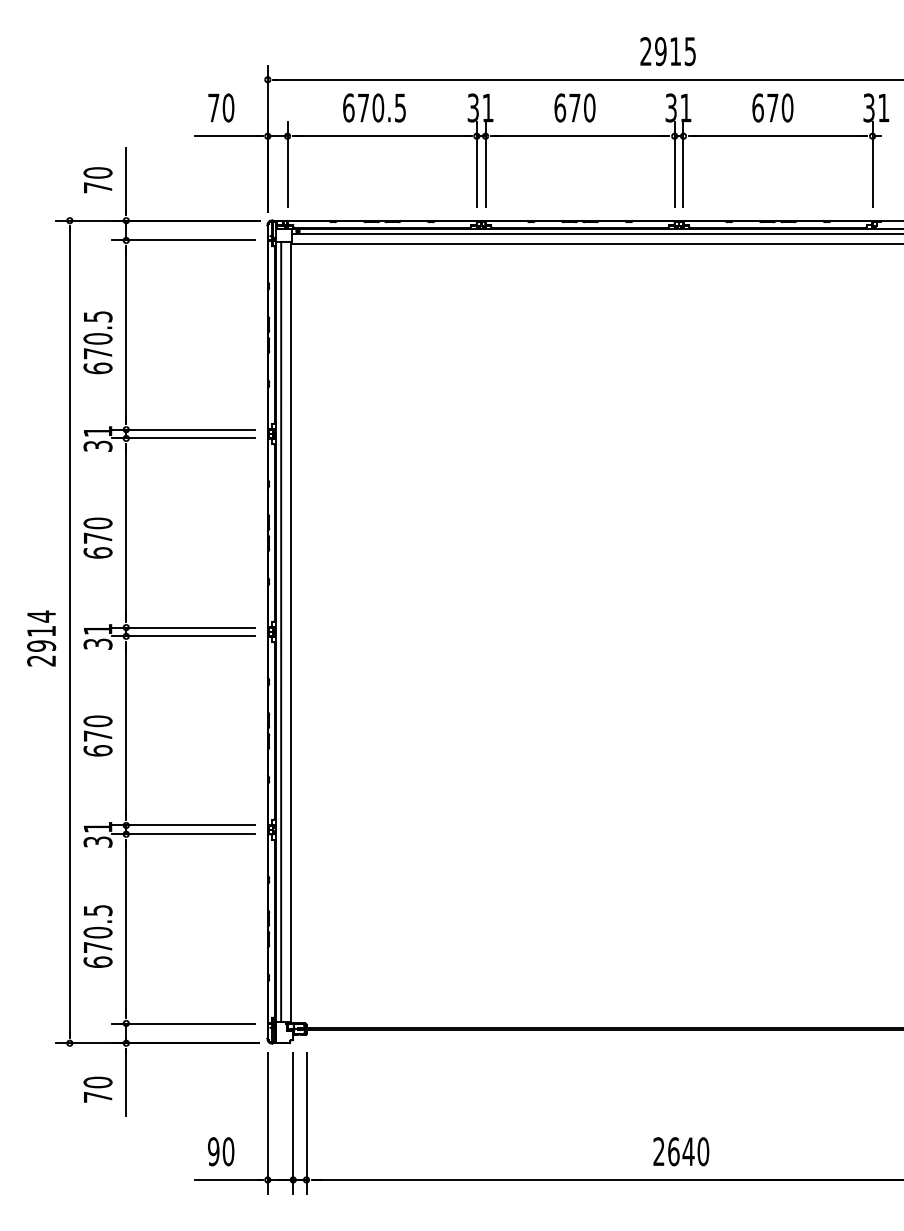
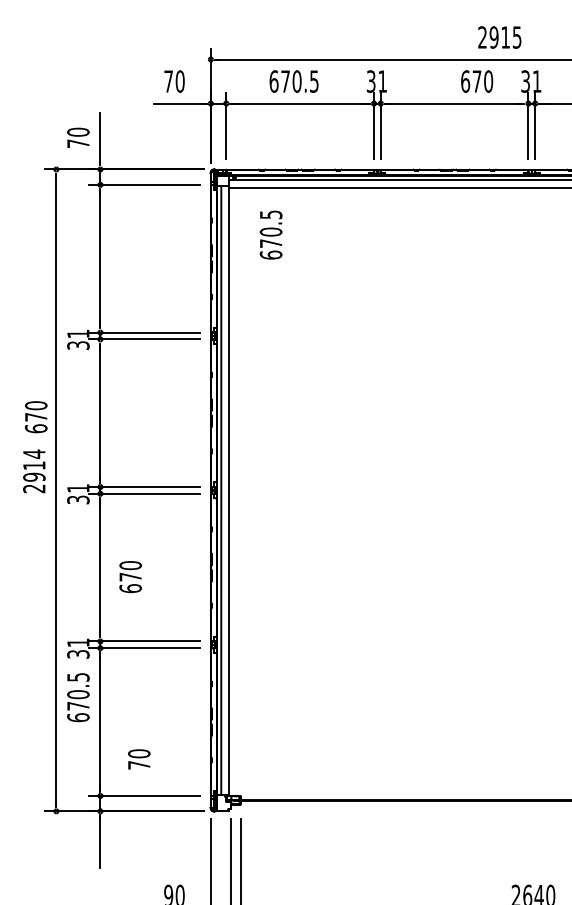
text: (667, 51) -> (499, 37), moved
text: (574, 107) -> (476, 81), moved
text: (97, 342) -> (270, 234), moved
text: (97, 537) -> (35, 416), moved
text: (41, 638) -> (34, 471), moved
text: (97, 735) -> (130, 576), moved
text: (97, 936) -> (77, 697), moved
text: (97, 1089) -> (138, 759), moved

